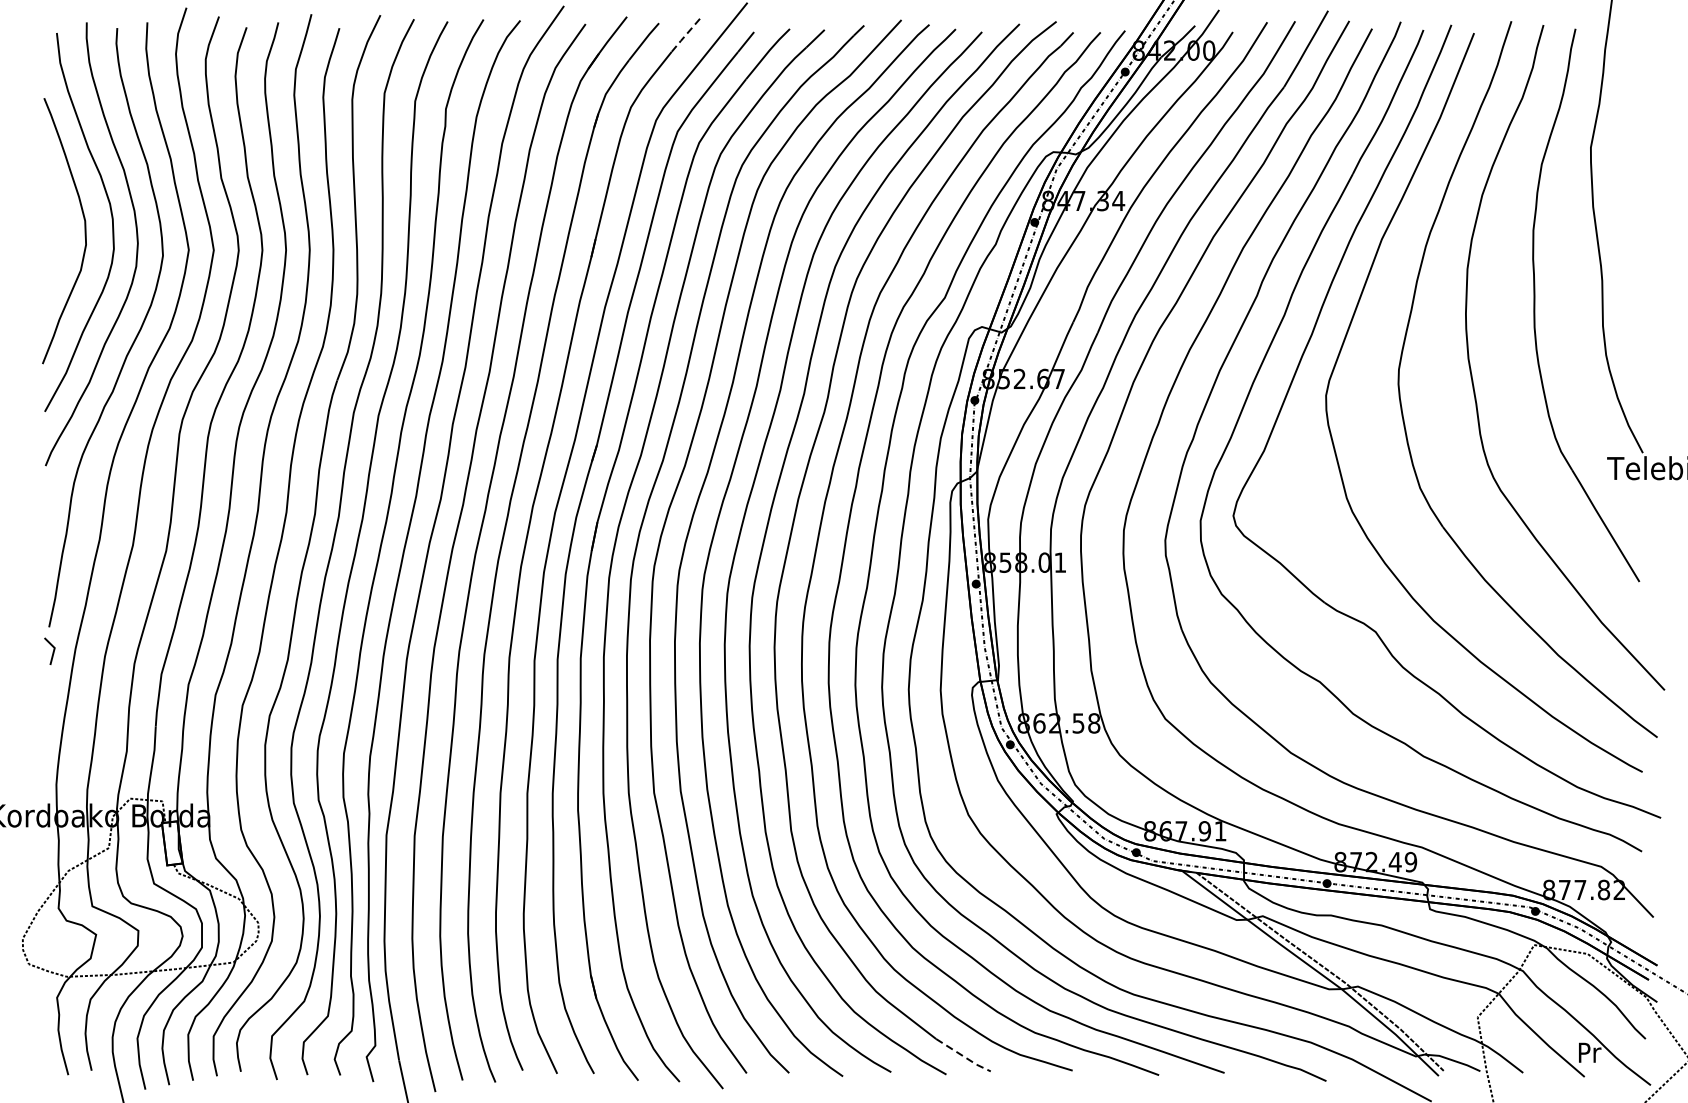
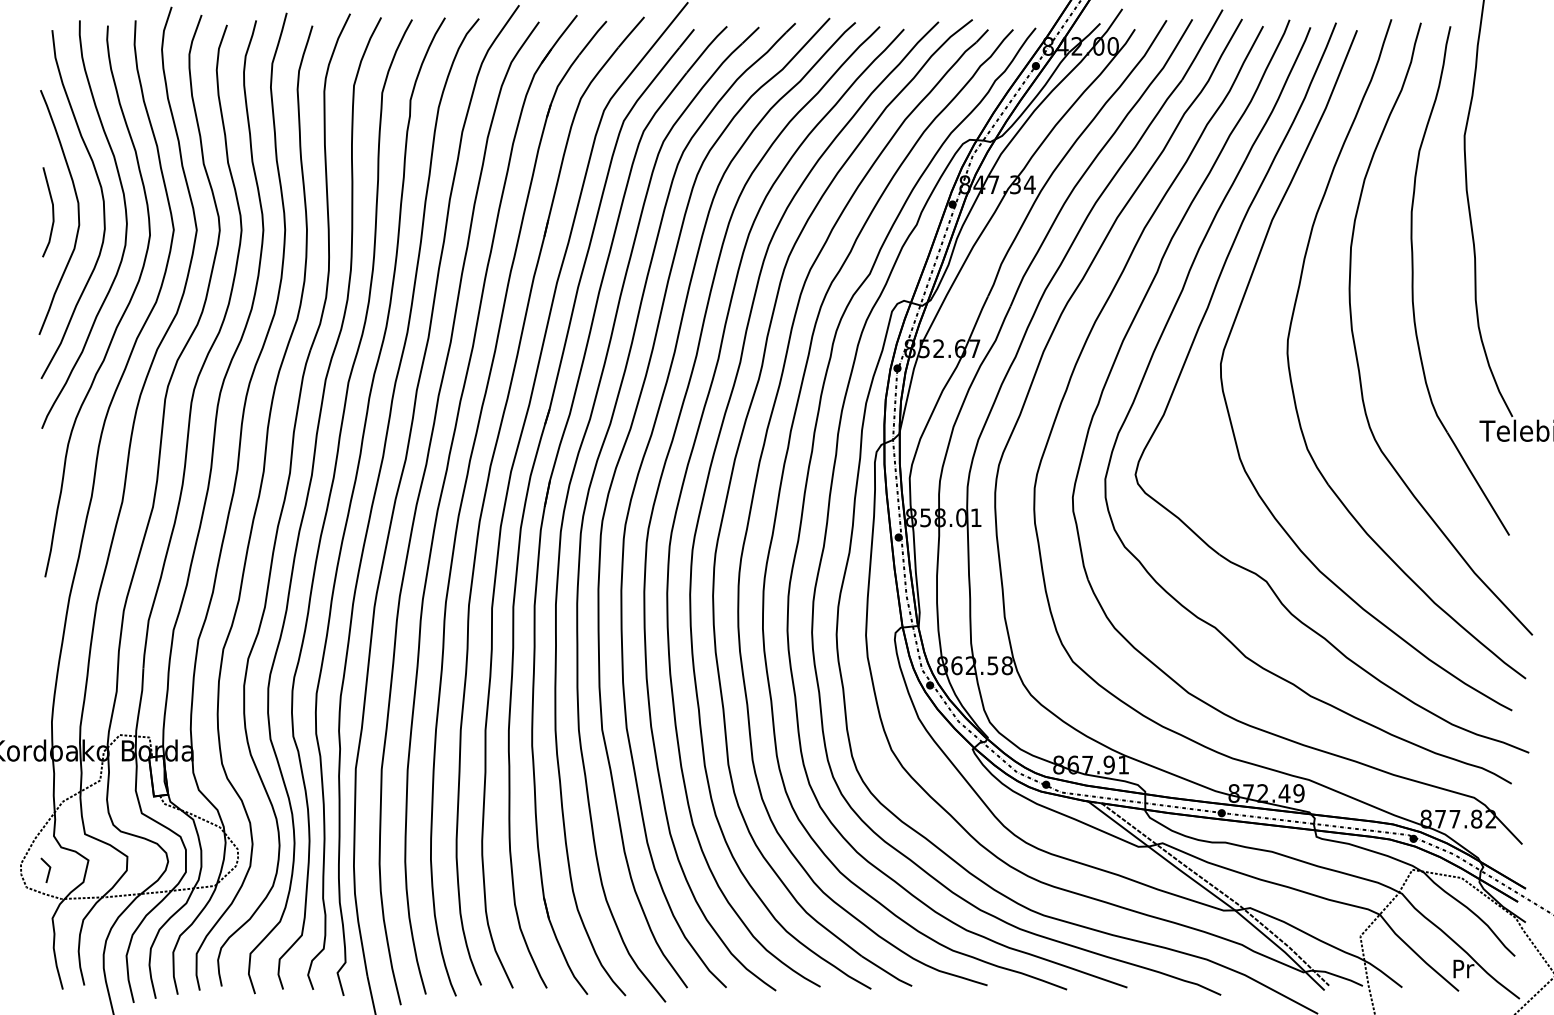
line: (684, 35) -> (630, 32), dashed -> solid
curve: (57, 231) -> (52, 212), added
line: (52, 650) -> (48, 869), moved
line: (964, 1056) -> (887, 972), dashed -> solid

